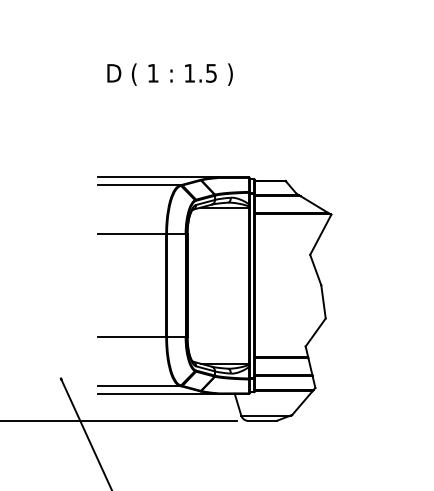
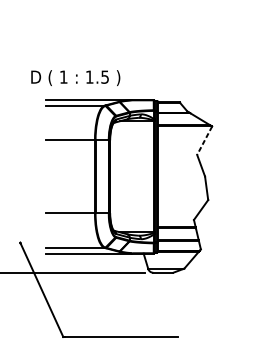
text: (169, 74) -> (75, 78), moved
line: (320, 234) -> (204, 140), solid -> dashed

